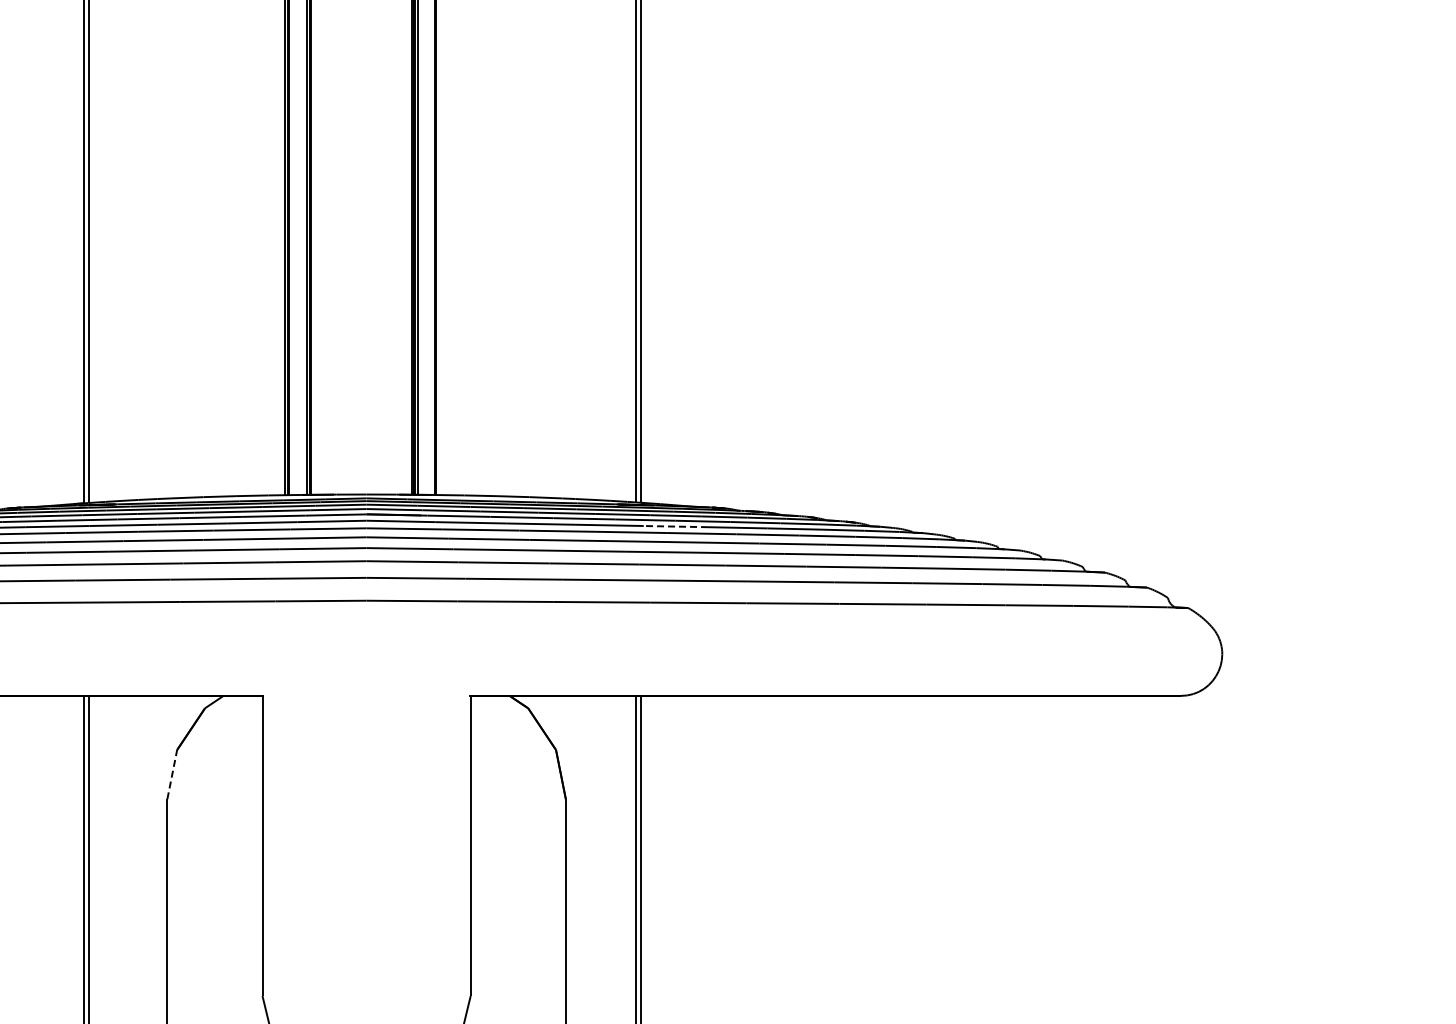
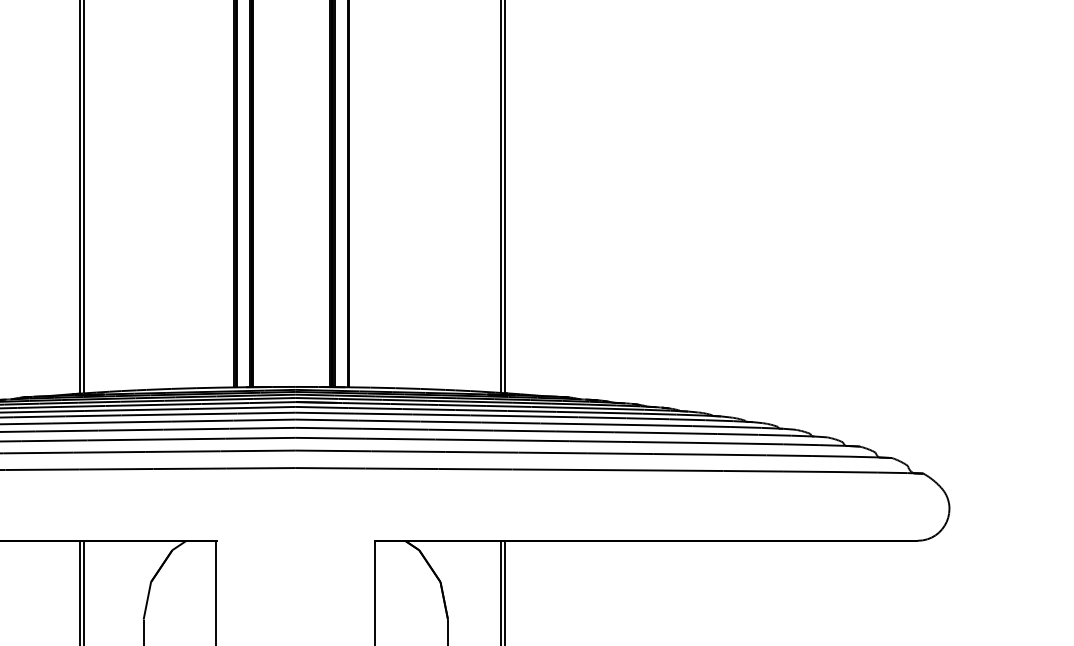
line: (675, 526) -> (531, 411), dashed -> solid
line: (172, 774) -> (147, 600), dashed -> solid

